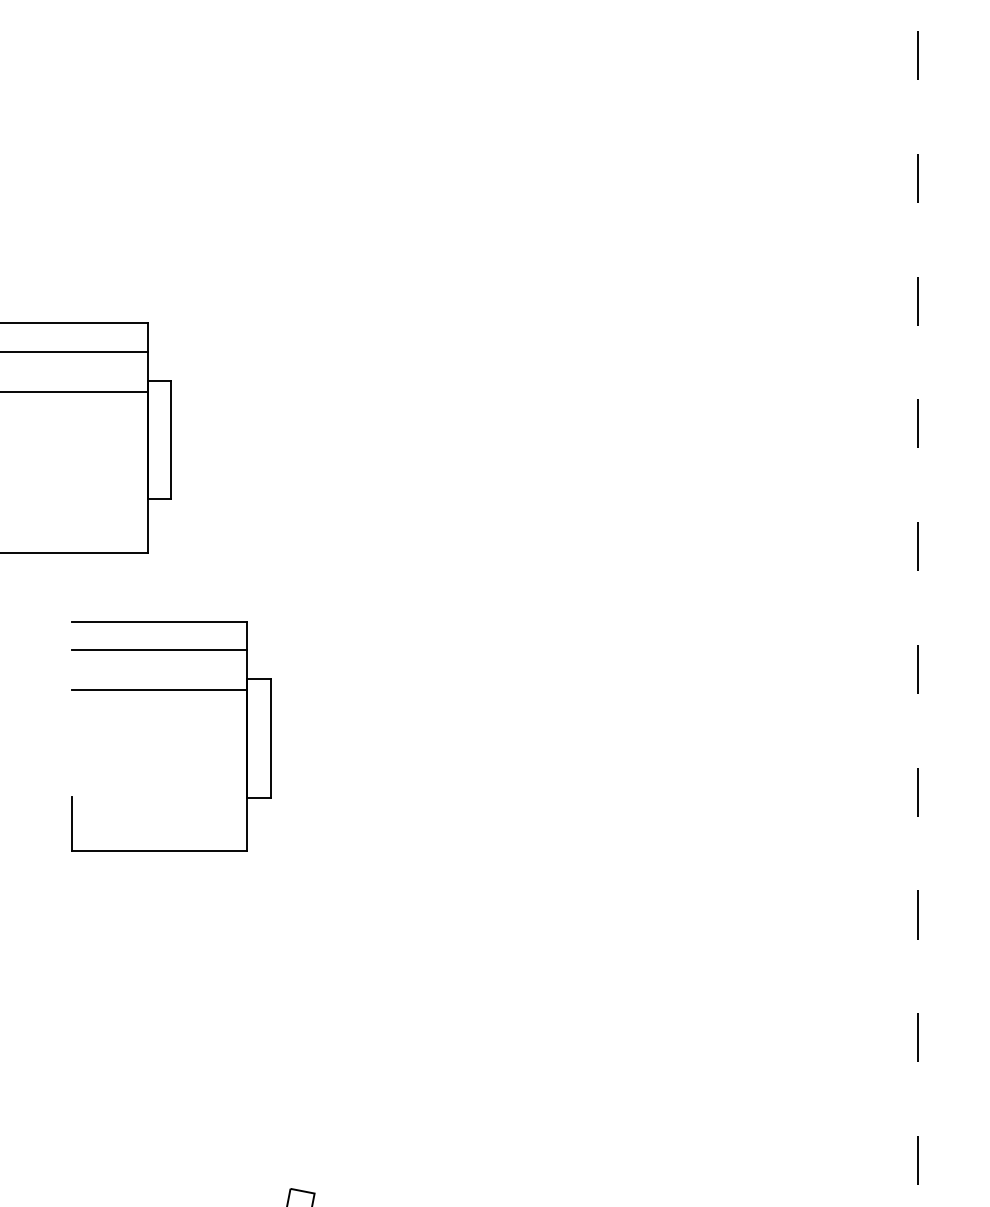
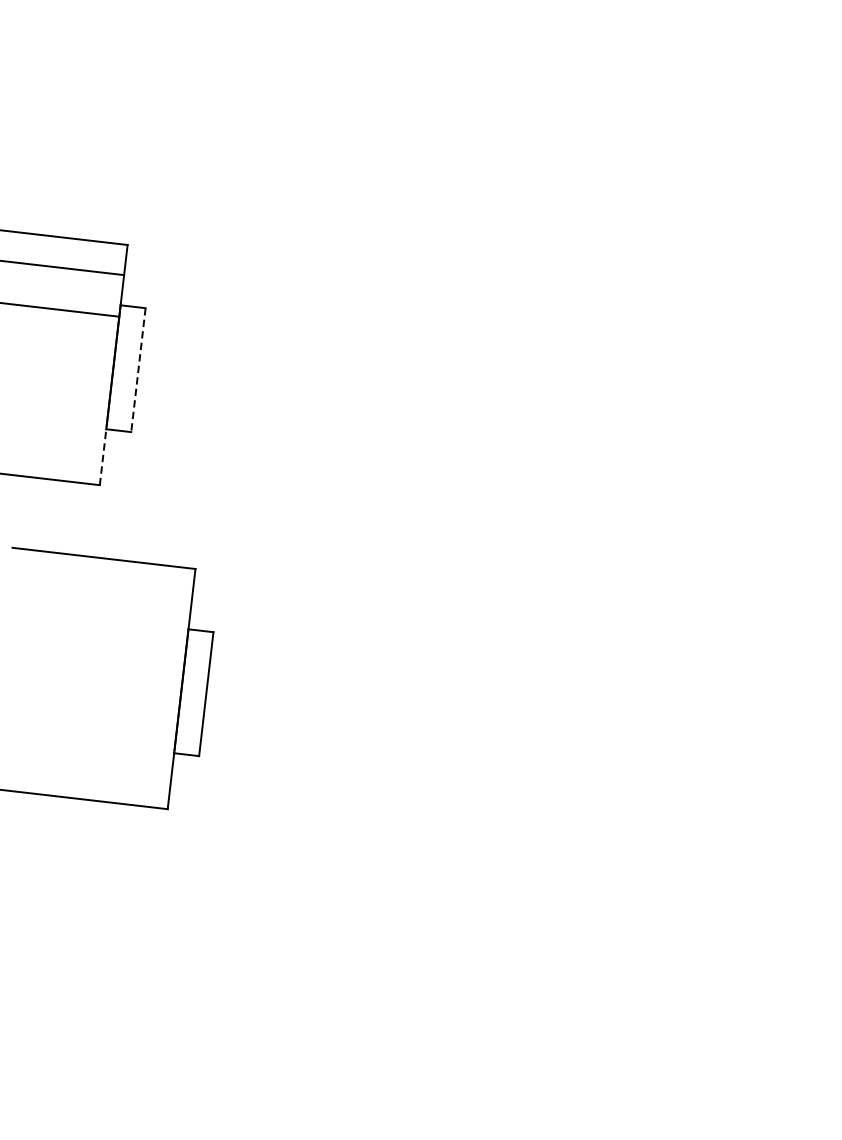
line: (171, 440) -> (138, 370), solid -> dashed
line: (147, 526) -> (102, 457), solid -> dashed
line: (159, 650) -> (100, 588), removed
line: (159, 690) -> (95, 630), removed

